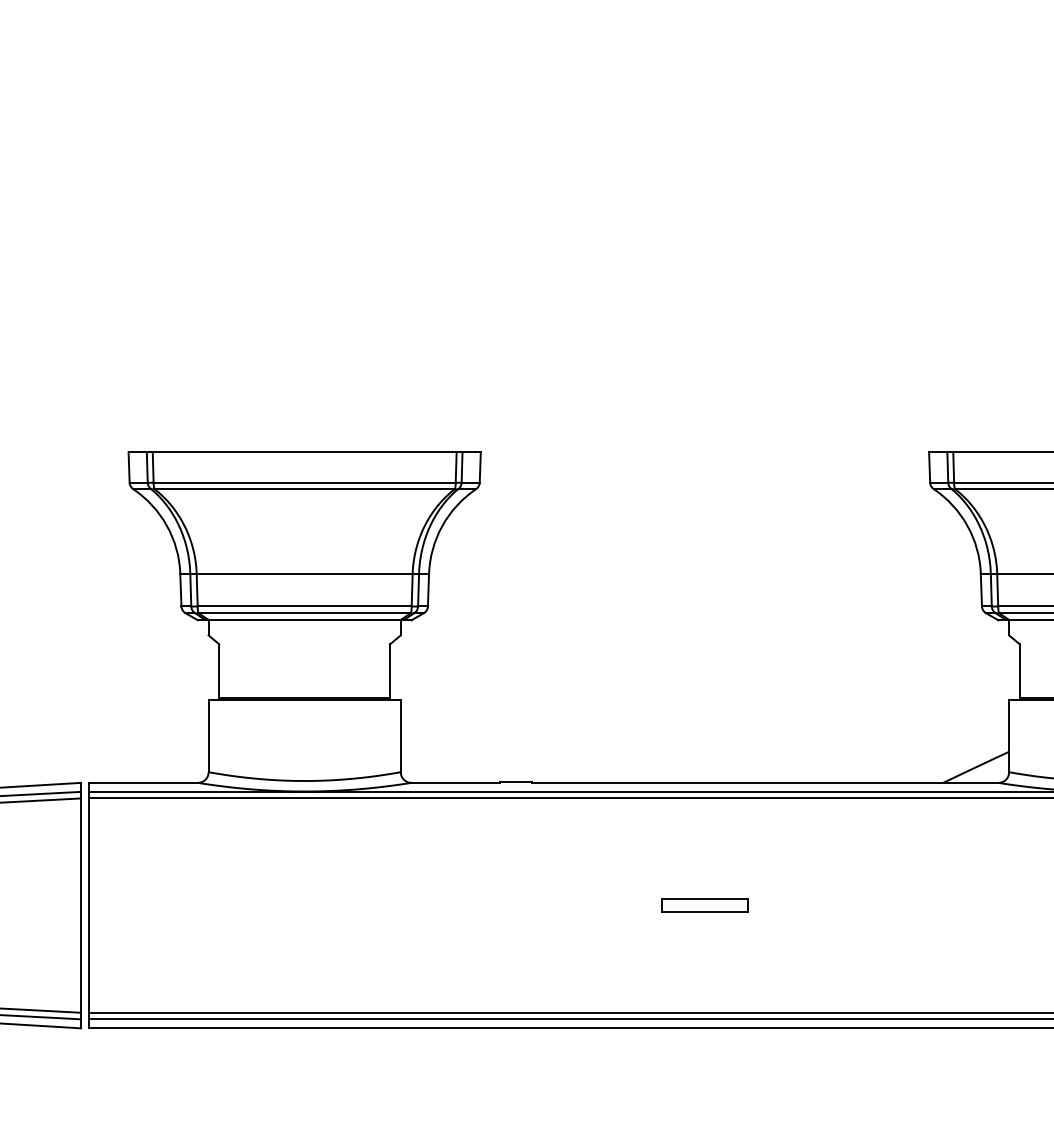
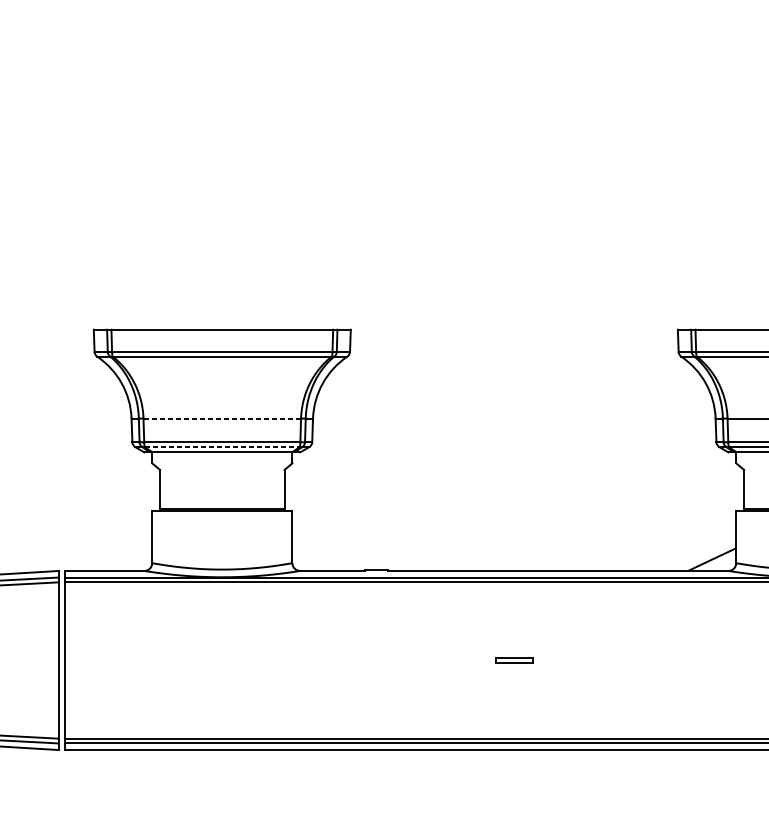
line: (304, 573) -> (222, 418), solid -> dashed
line: (305, 613) -> (222, 447), solid -> dashed
part: (704, 905) -> (514, 660), size x0.6

